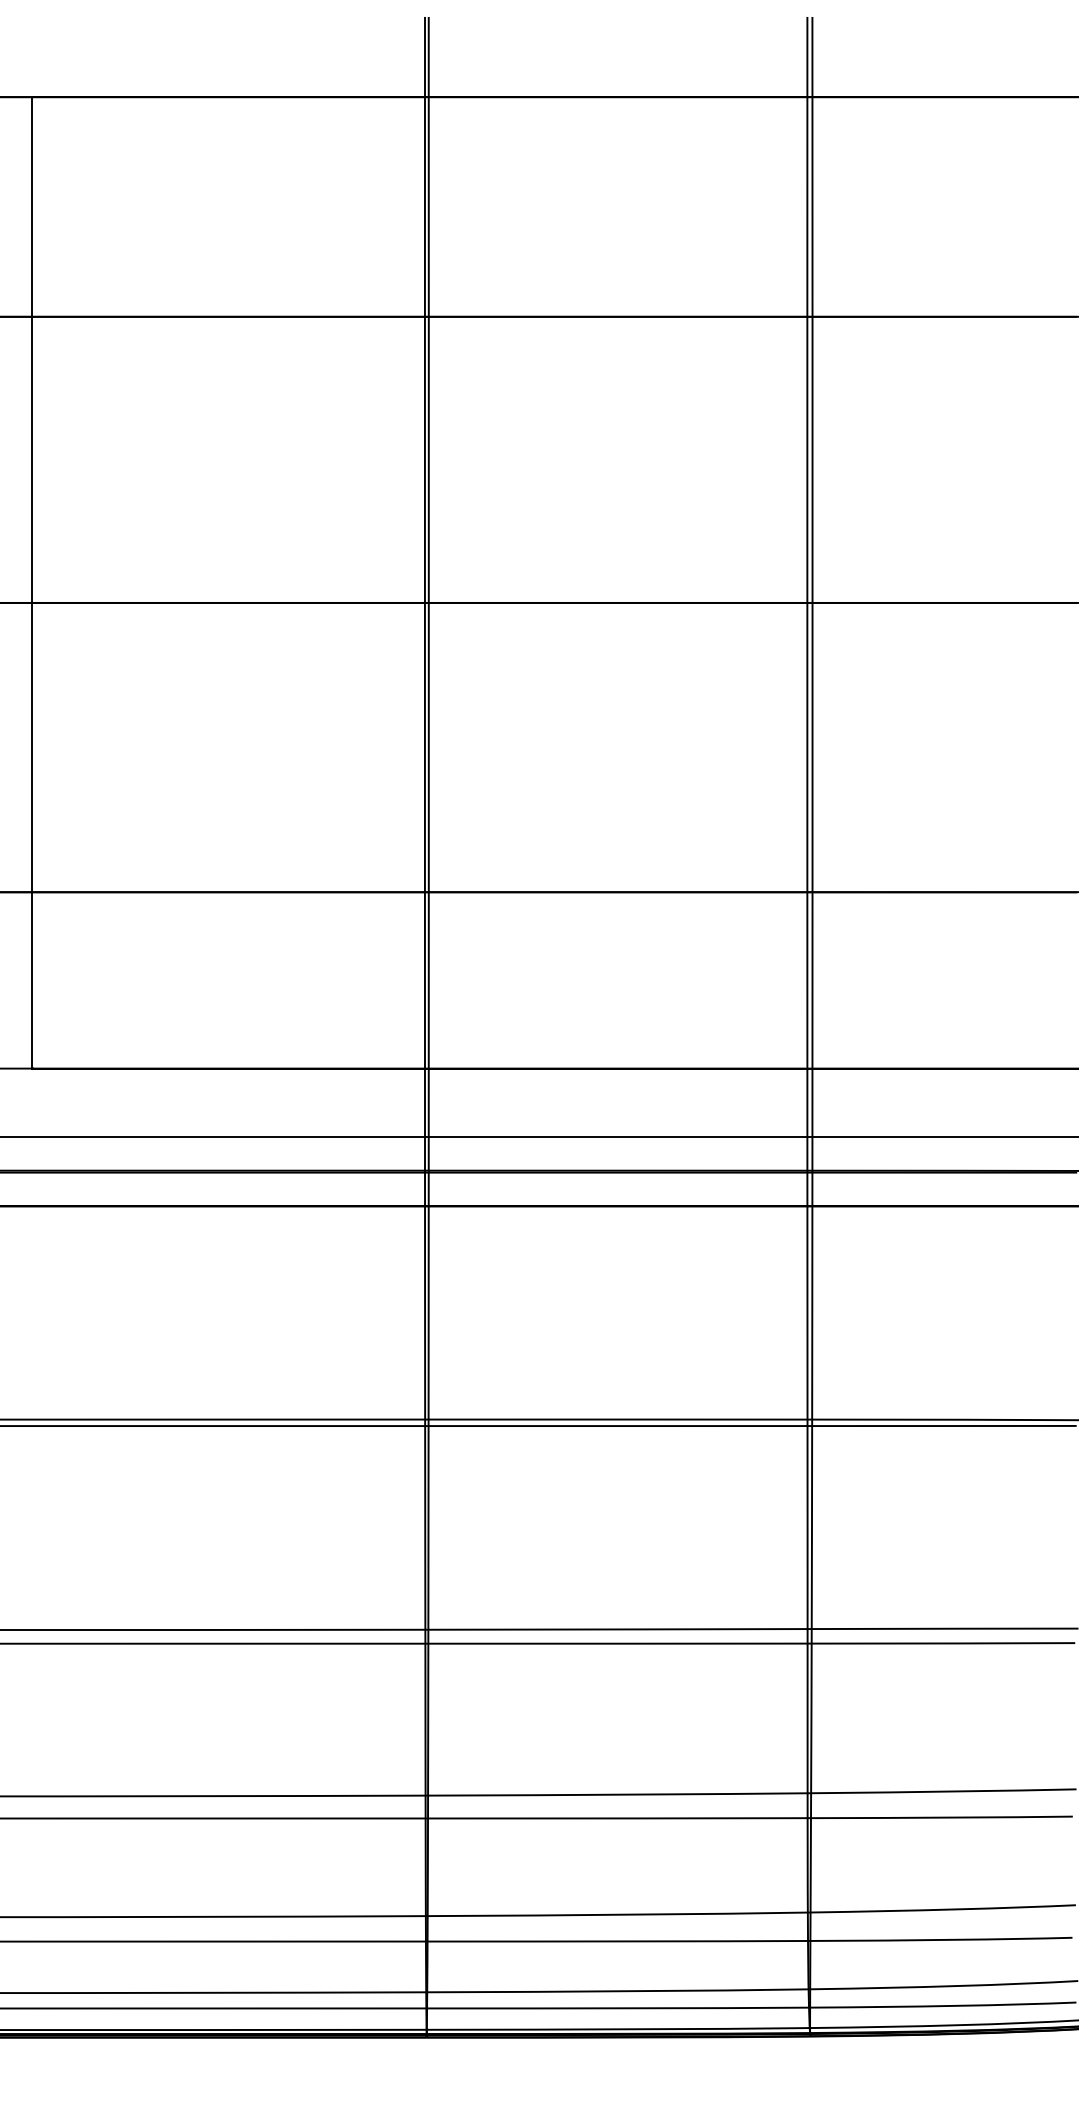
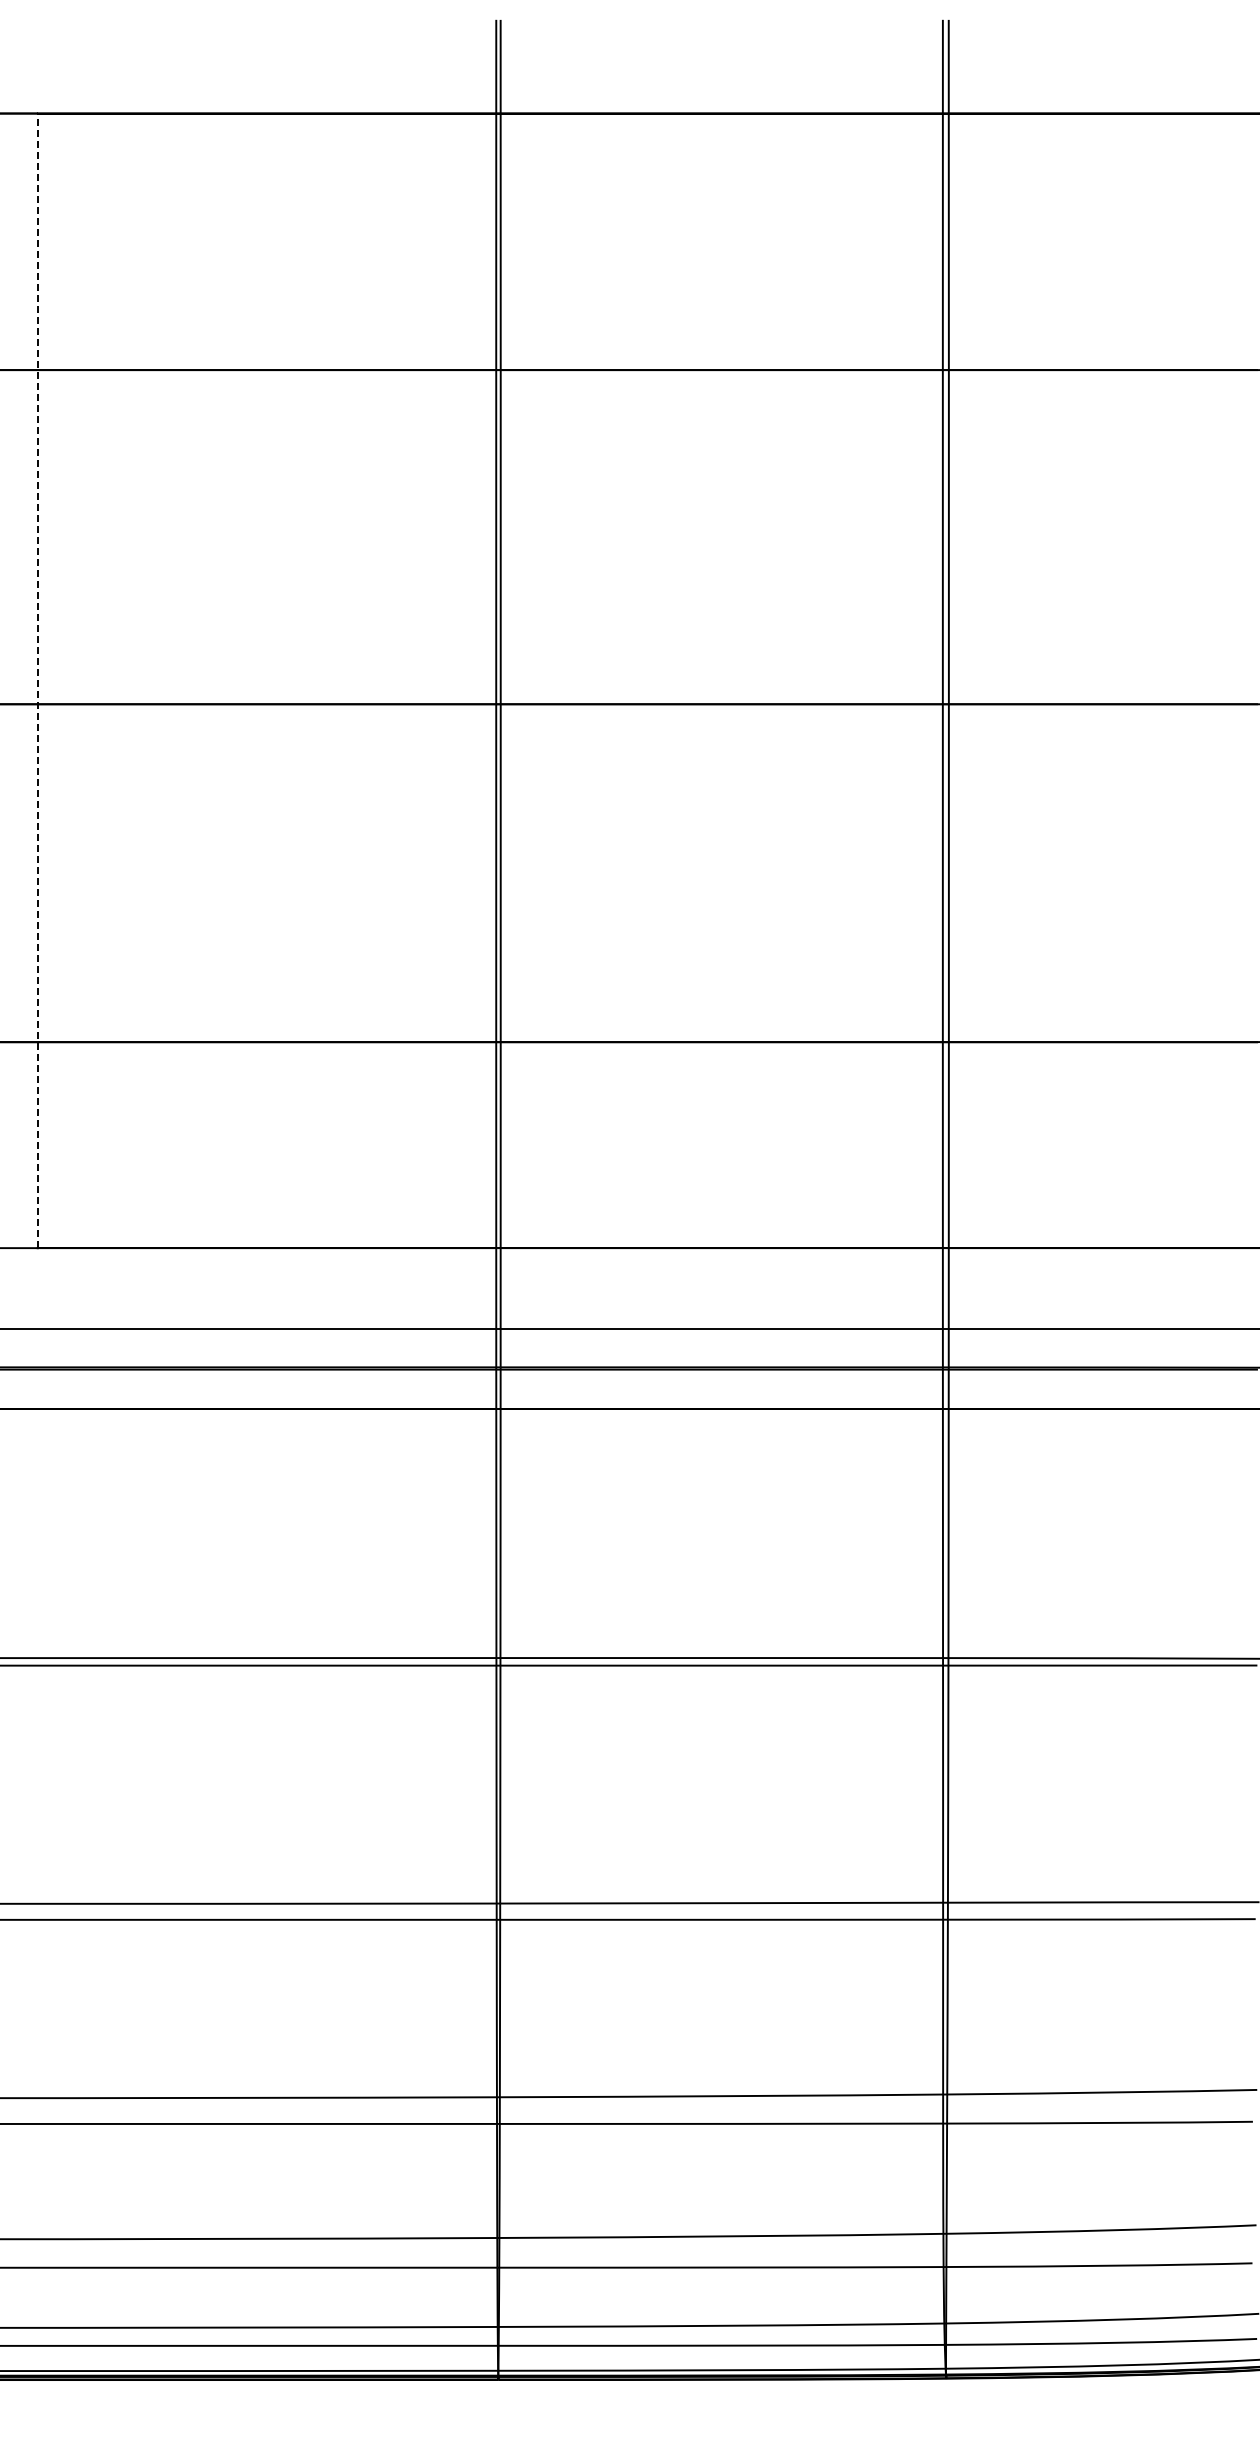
line: (32, 582) -> (37, 680), solid -> dashed

